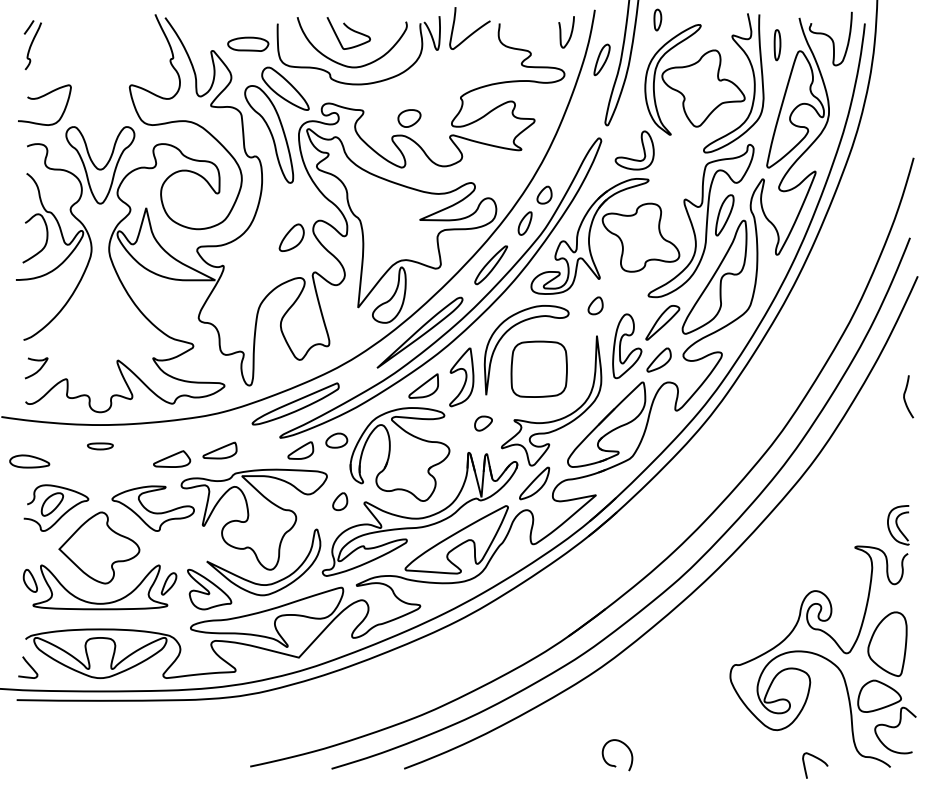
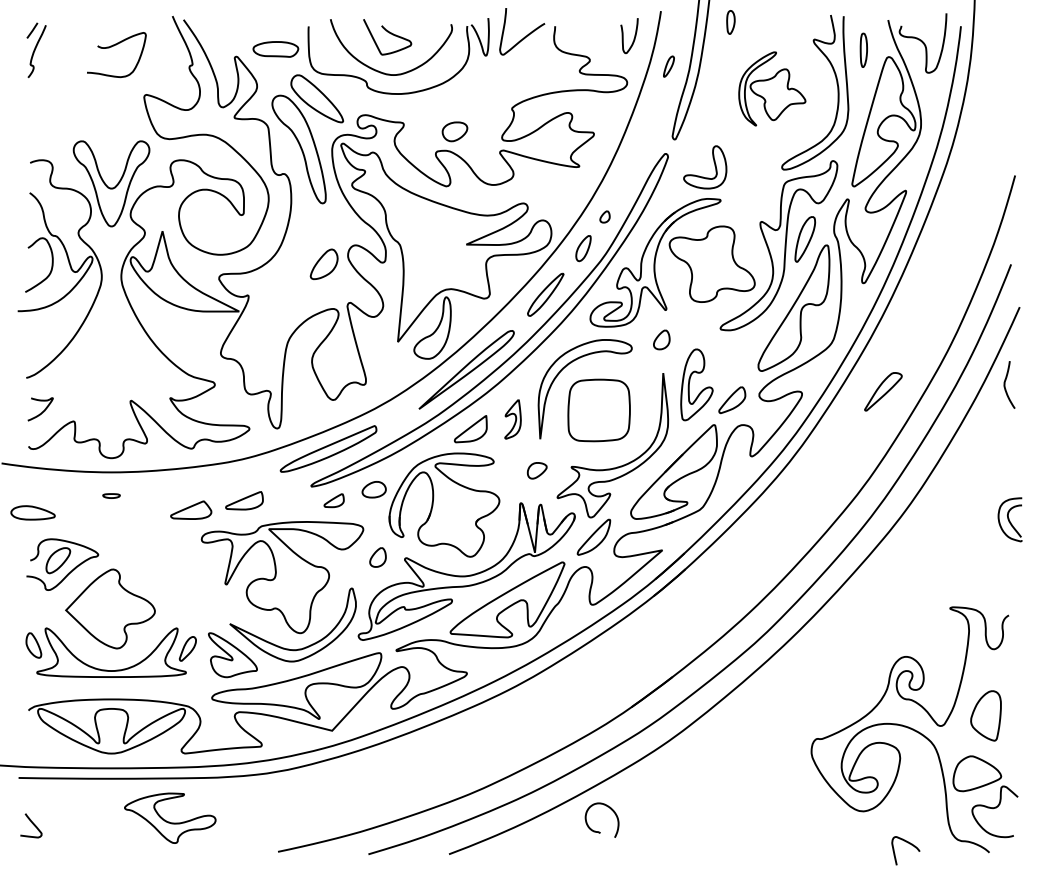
part: (601, 59) -> (668, 66), size x0.6
part: (695, 79) -> (772, 88), size x0.6
curve: (42, 97) -> (114, 46), moved
part: (544, 194) -> (604, 216), size x0.6
part: (662, 322) -> (883, 391), moved
part: (461, 377) -> (512, 419), size x0.6
curve: (904, 396) -> (1005, 384), moved
part: (100, 445) -> (111, 495), size x0.6
part: (300, 450) -> (333, 500), size x0.7
part: (153, 507) -> (170, 817), moved
part: (897, 525) -> (1009, 519), moved
part: (886, 643) -> (985, 715), size x0.7
curve: (29, 666) -> (32, 824), moved
curve: (615, 765) -> (599, 831), moved

